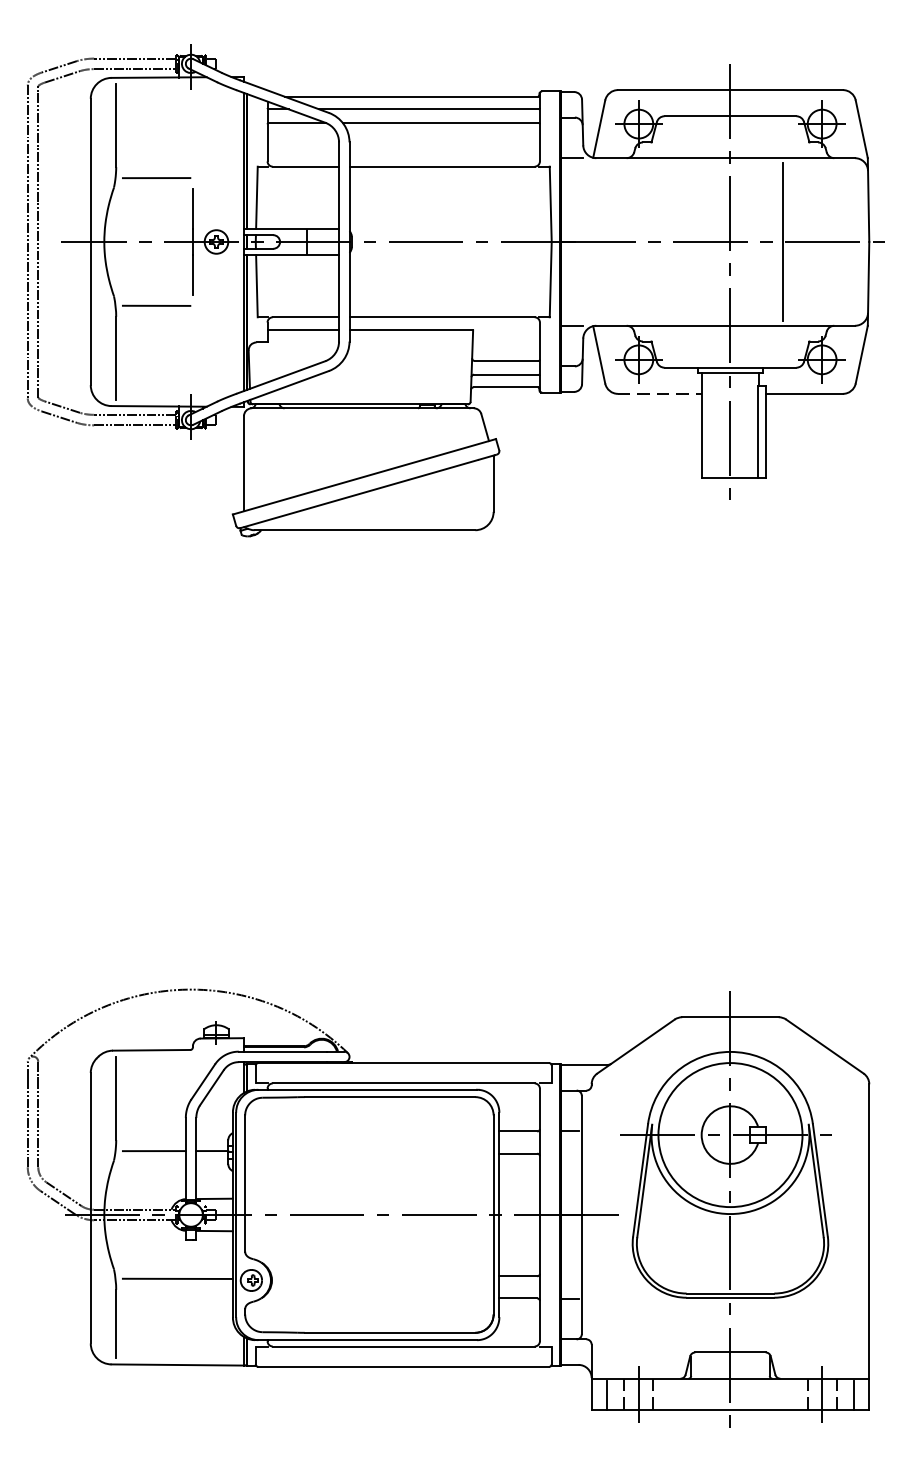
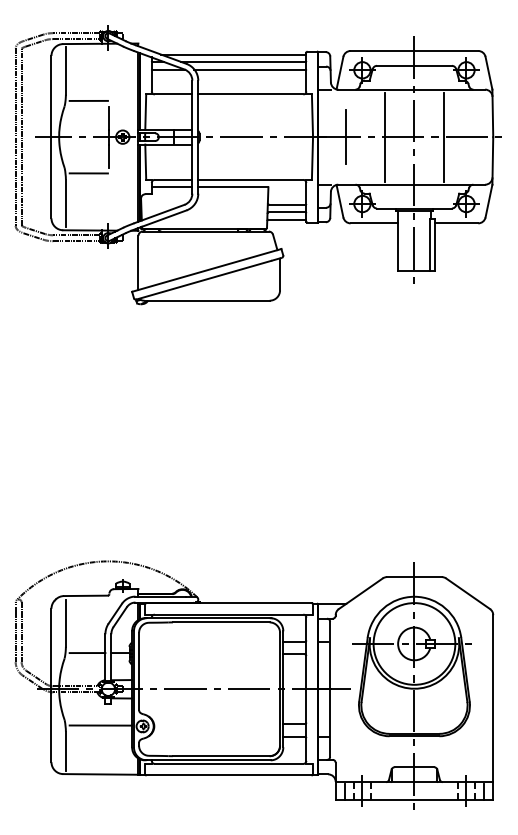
line: (608, 240) -> (345, 136), added
line: (677, 240) -> (384, 136), added
line: (660, 394) -> (374, 223), dashed -> solid

